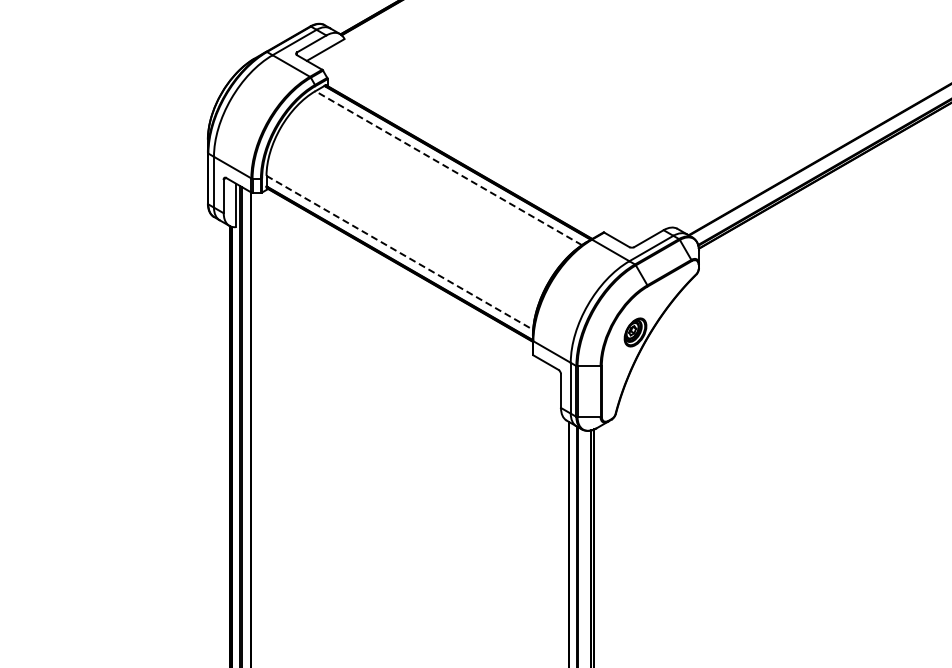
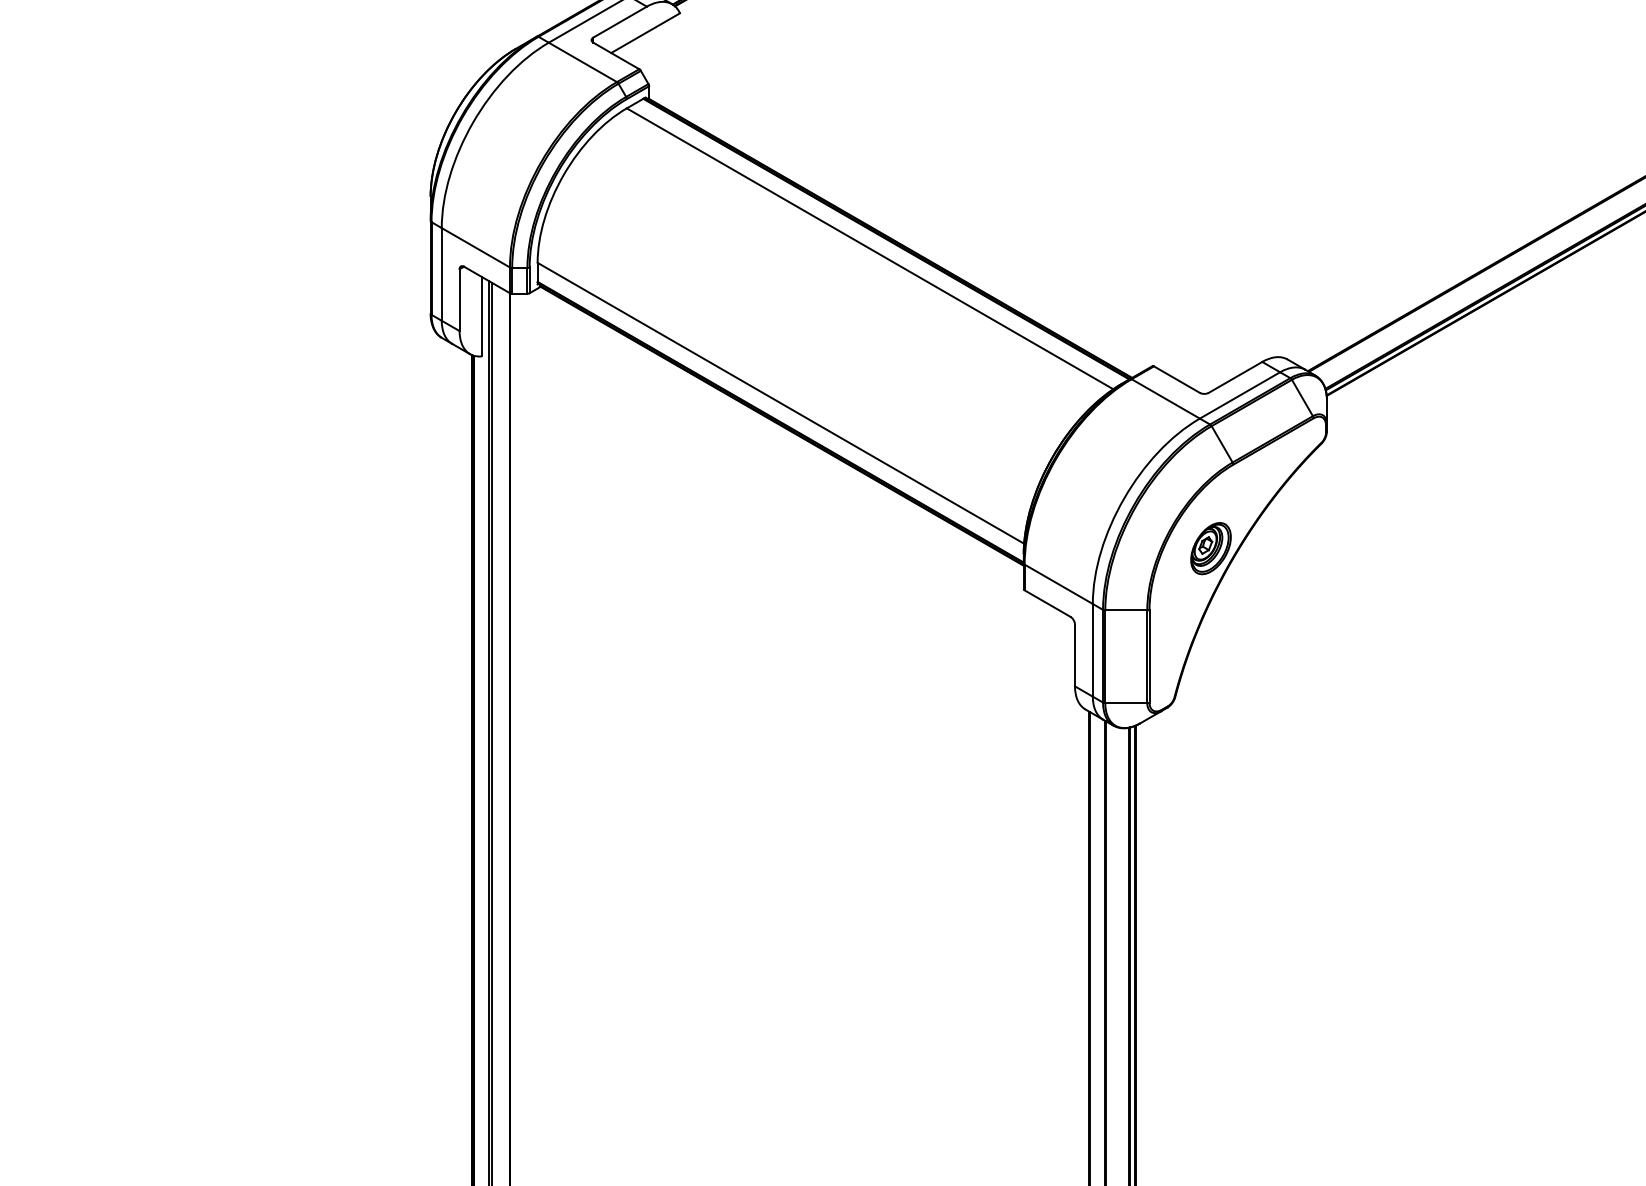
line: (448, 168) -> (869, 249), dashed -> solid
line: (399, 252) -> (780, 402), dashed -> solid

